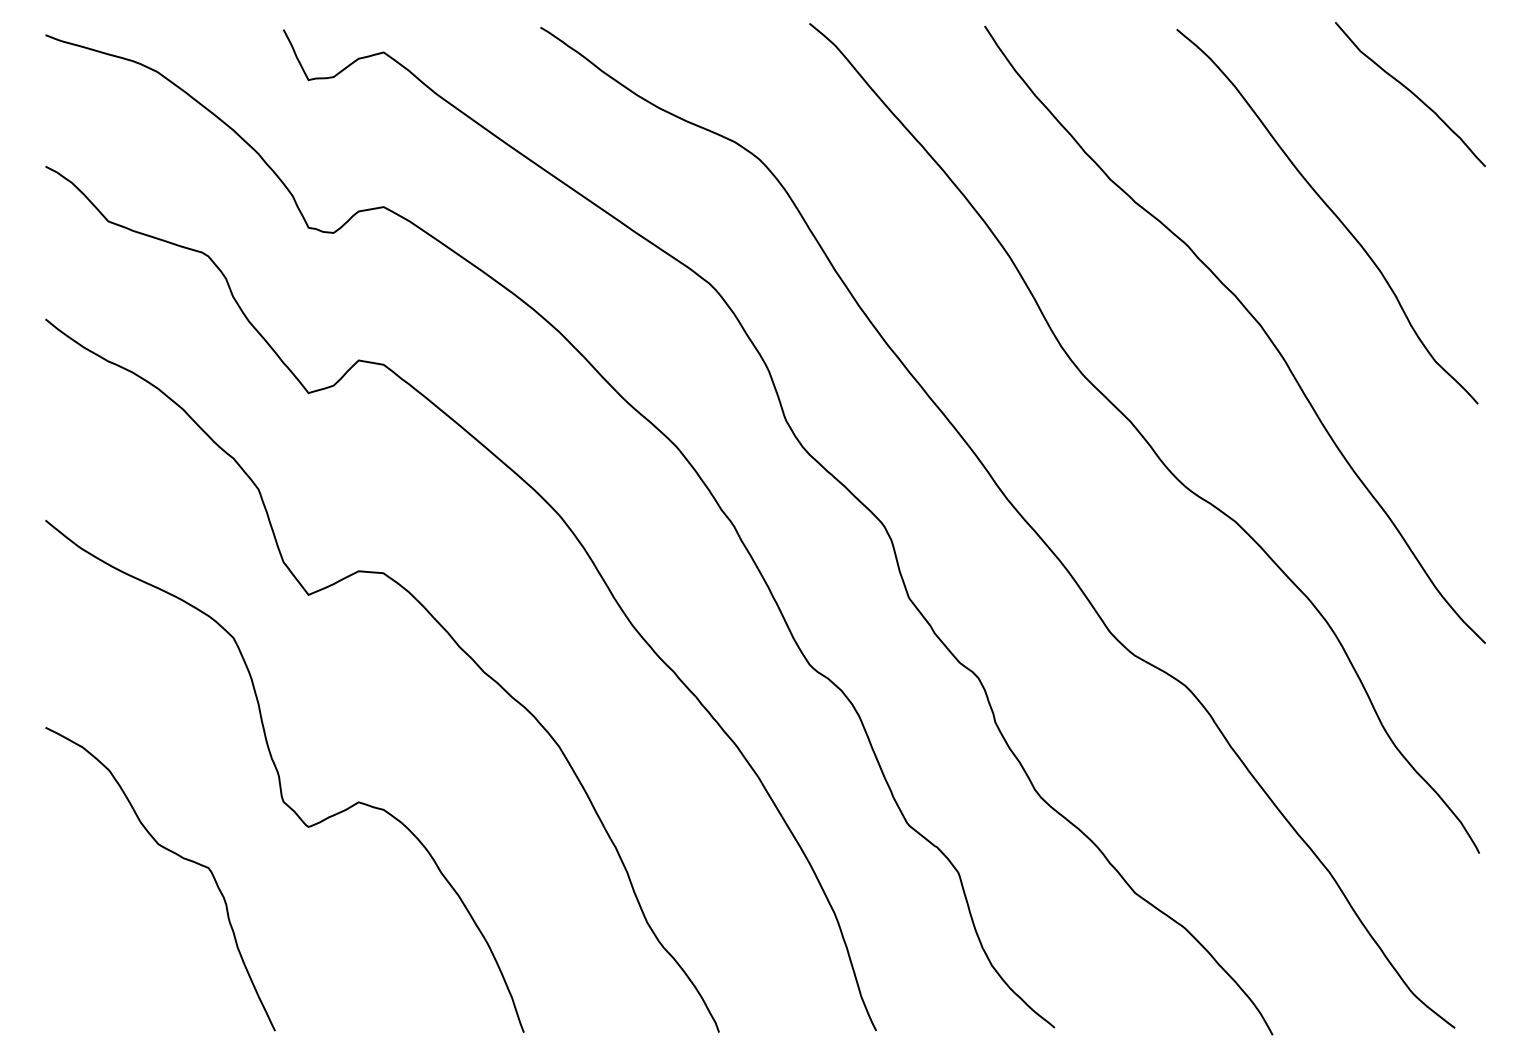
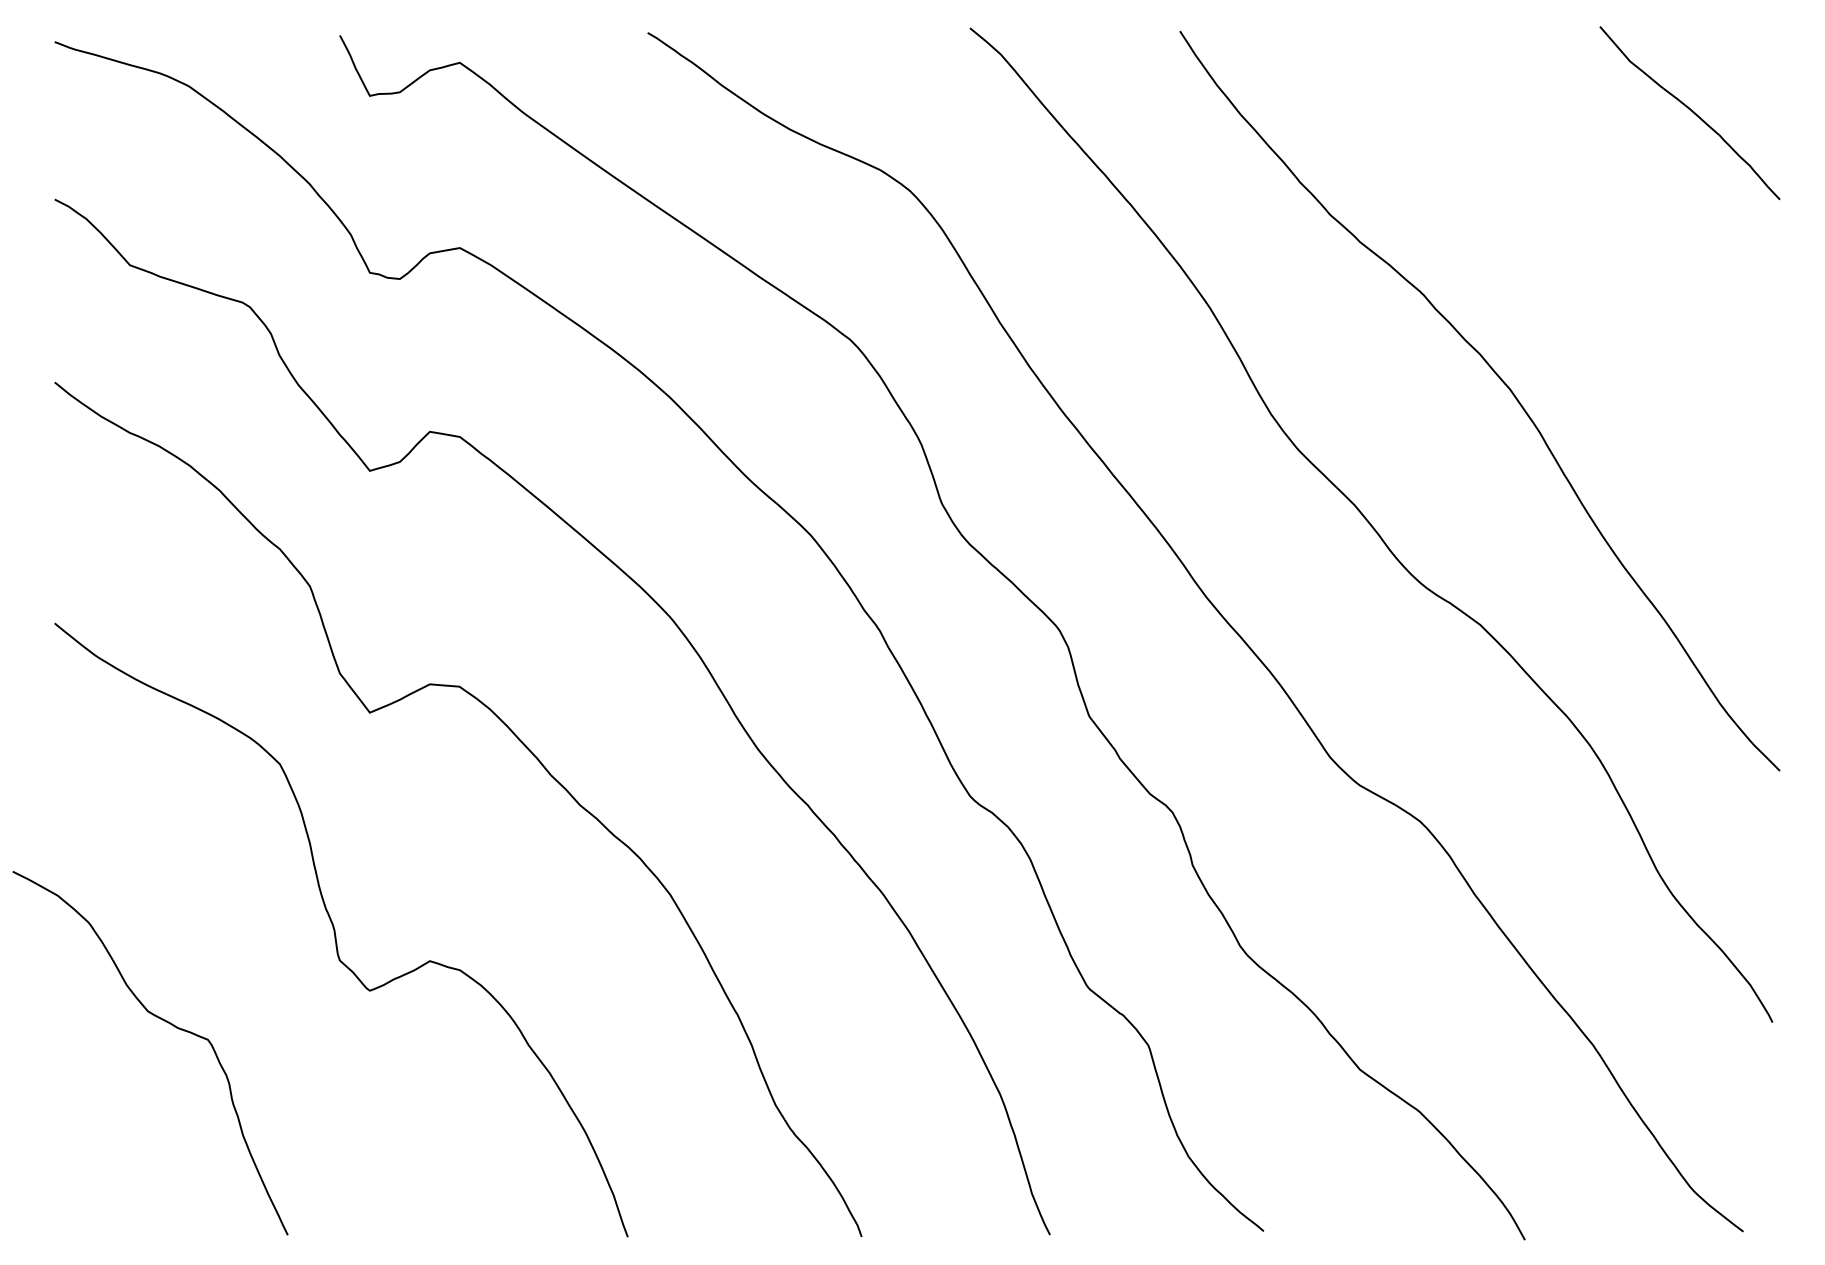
curve: (1333, 214) -> (1597, 256), removed
curve: (173, 853) -> (166, 1022), moved

